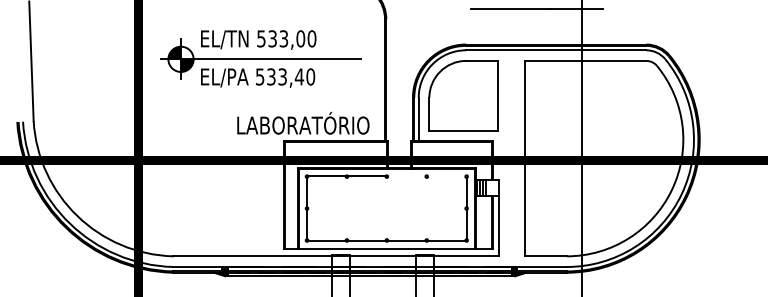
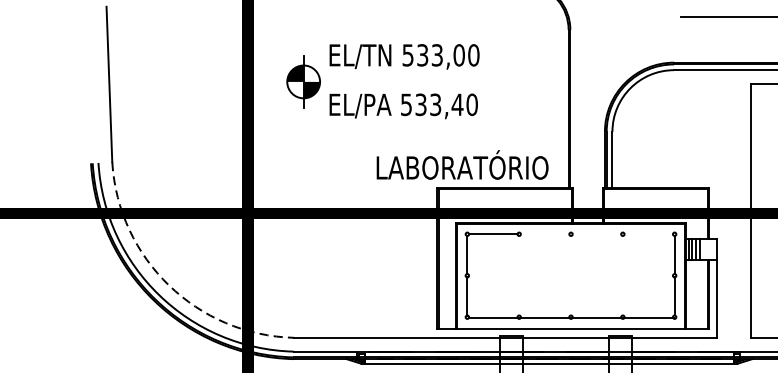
line: (261, 59) -> (408, 82), removed
part: (463, 95) -> (670, 128), removed
line: (366, 176) -> (544, 234), removed
arc: (77, 216) -> (169, 286), solid -> dashed

